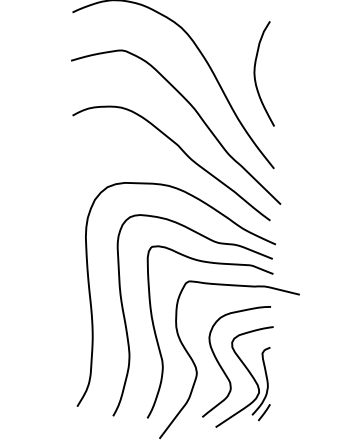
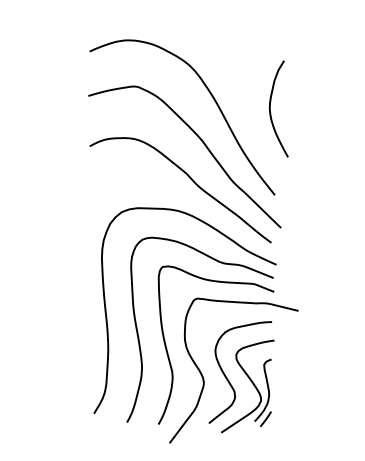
curve: (255, 73) -> (270, 108), moved

